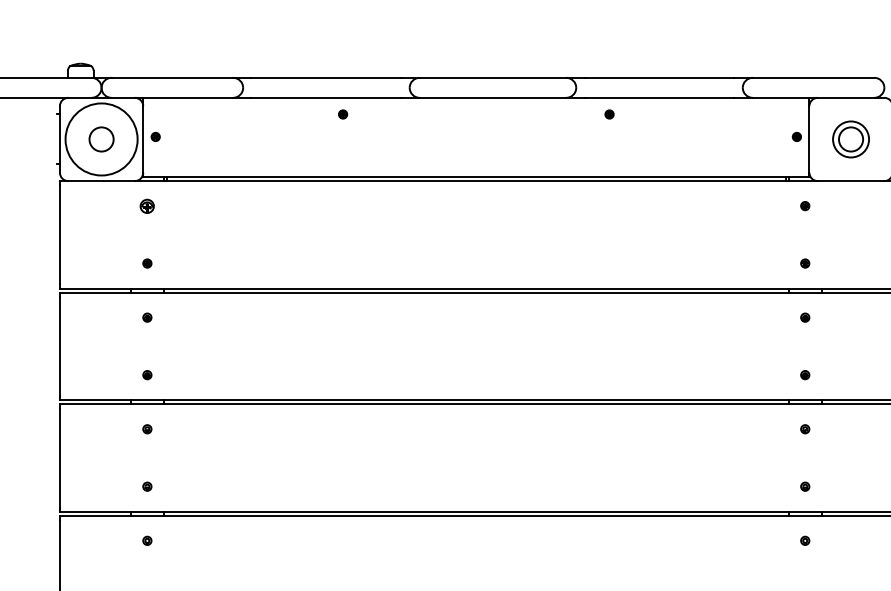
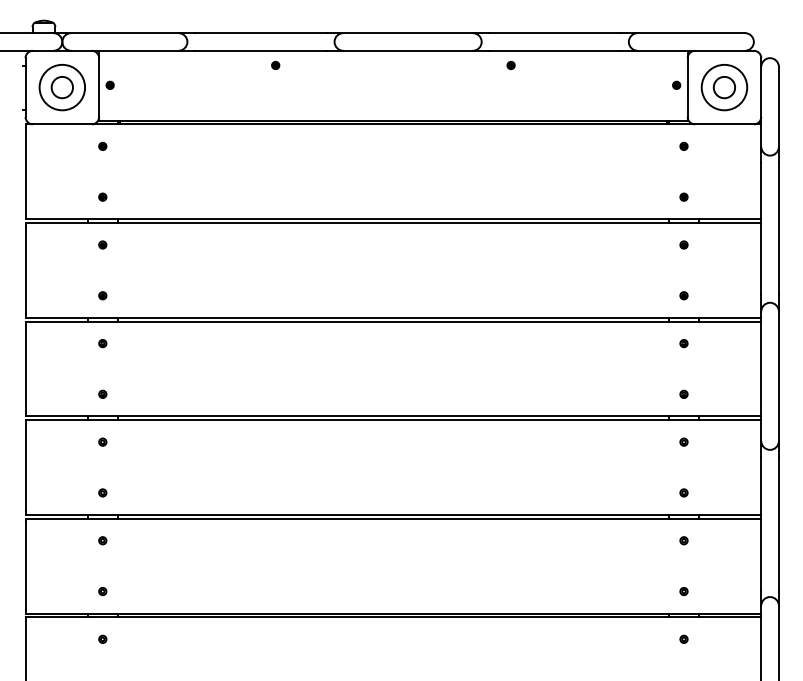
circle: (101, 139) -> (62, 87), size x0.71
circle: (851, 139) -> (724, 87), size x1.43
part: (147, 205) -> (102, 145), size x0.62

